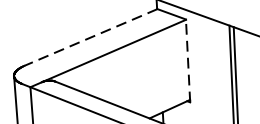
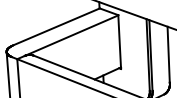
line: (90, 38) -> (56, 27), dashed -> solid
line: (187, 61) -> (119, 42), dashed -> solid

